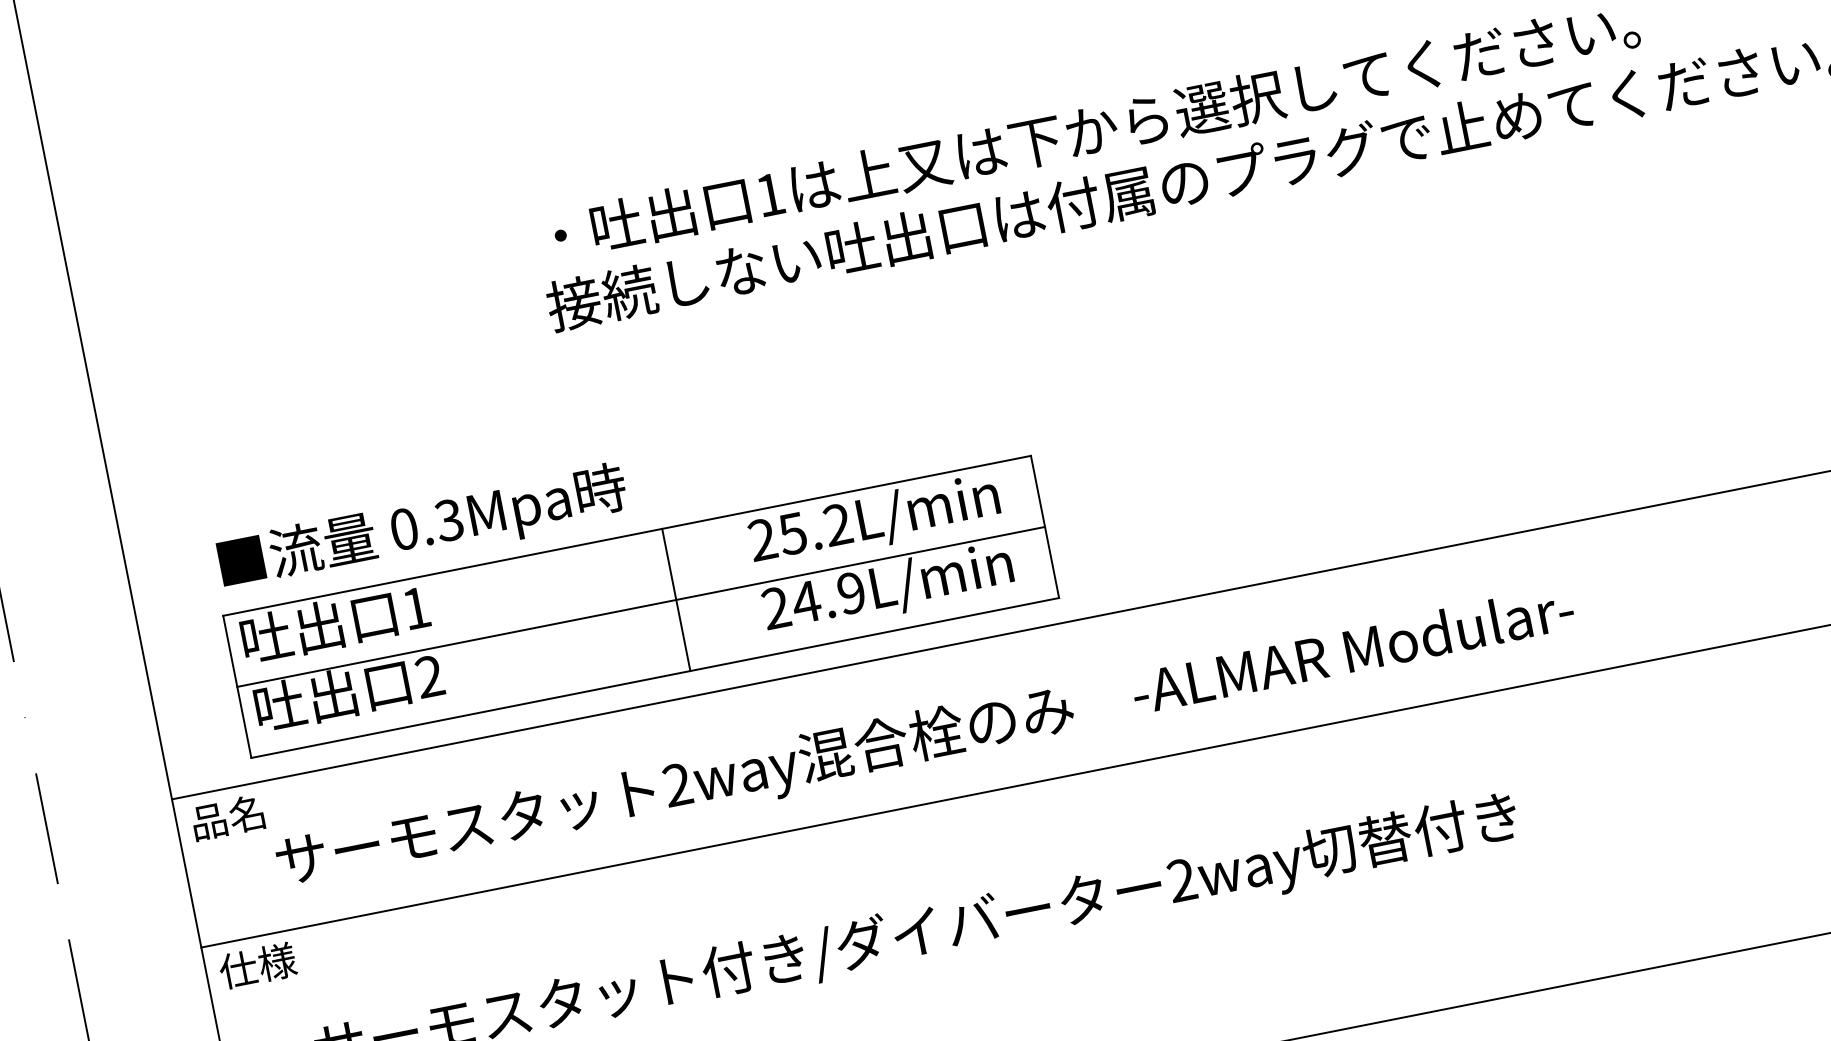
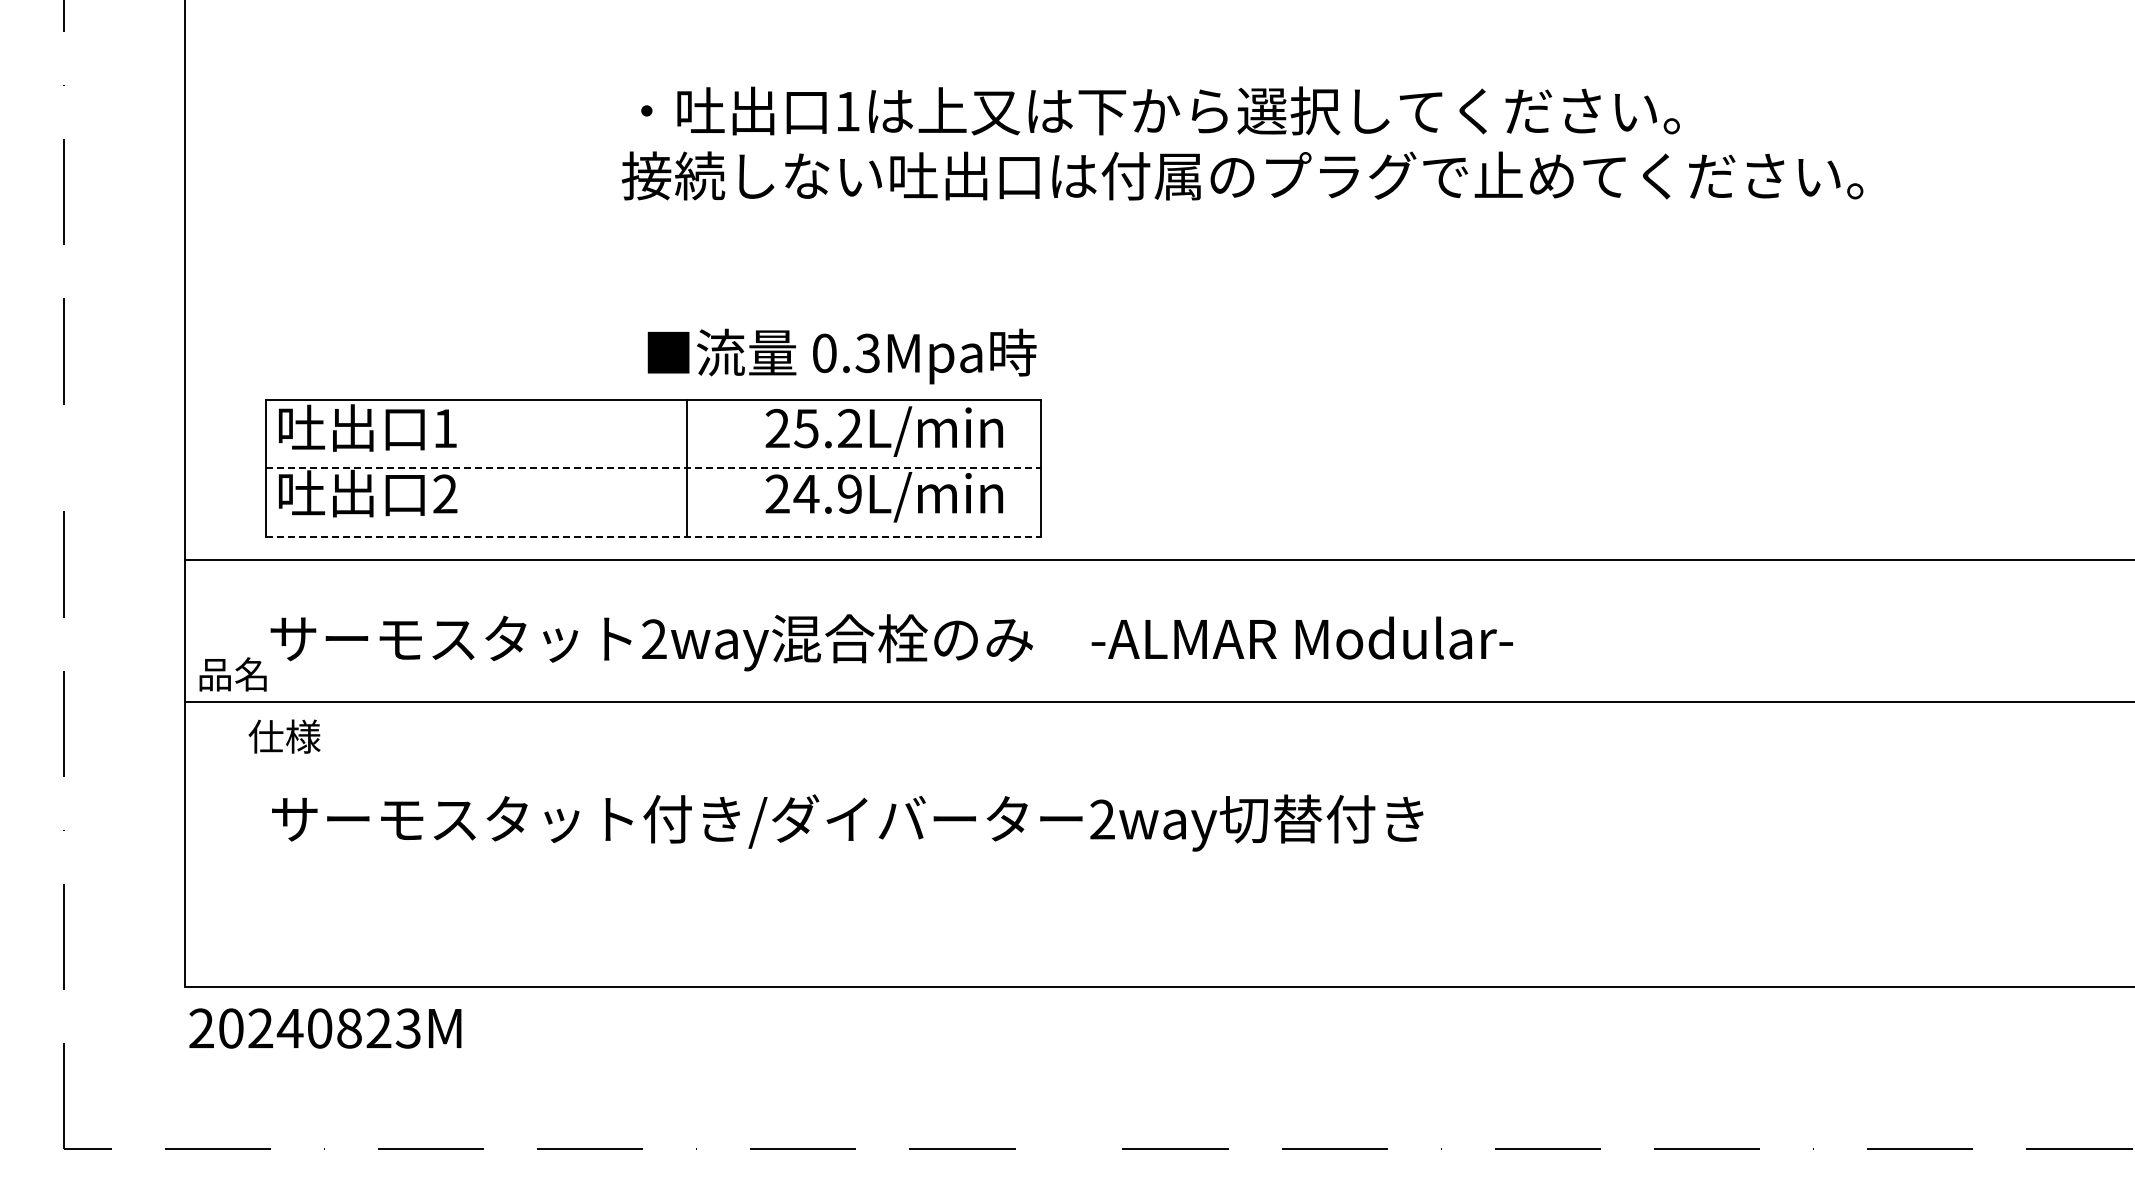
text: (422, 529) -> (841, 356), moved
line: (641, 606) -> (653, 468), solid -> dashed
line: (655, 677) -> (653, 536), solid -> dashed
text: (227, 817) -> (232, 674), moved
text: (257, 965) -> (284, 736), moved

